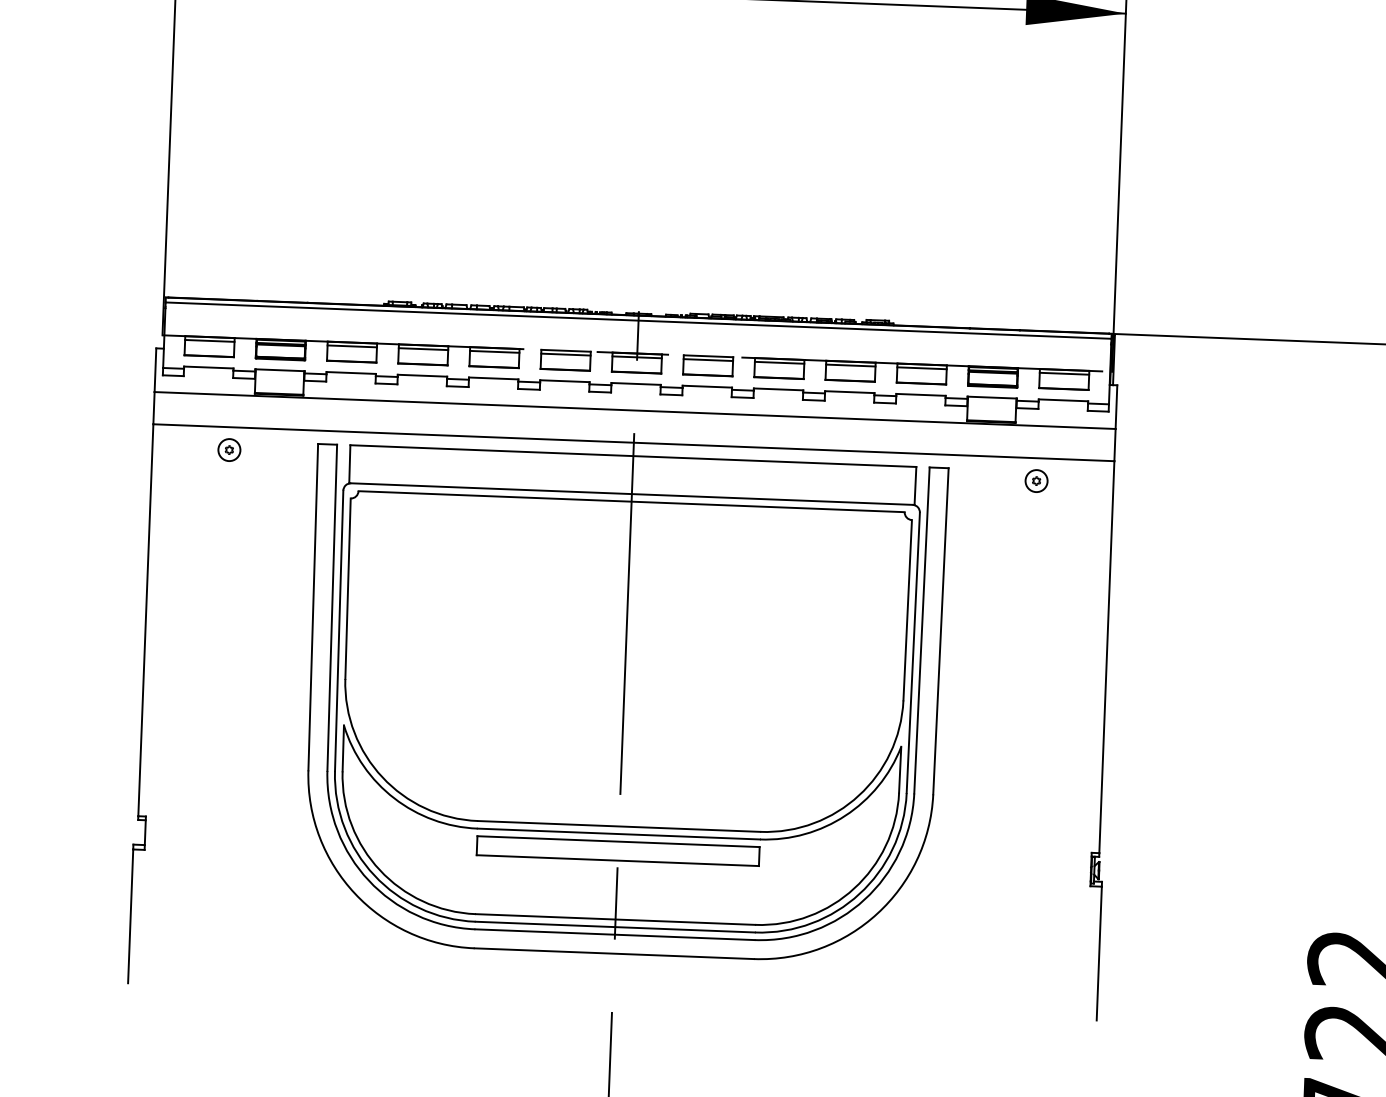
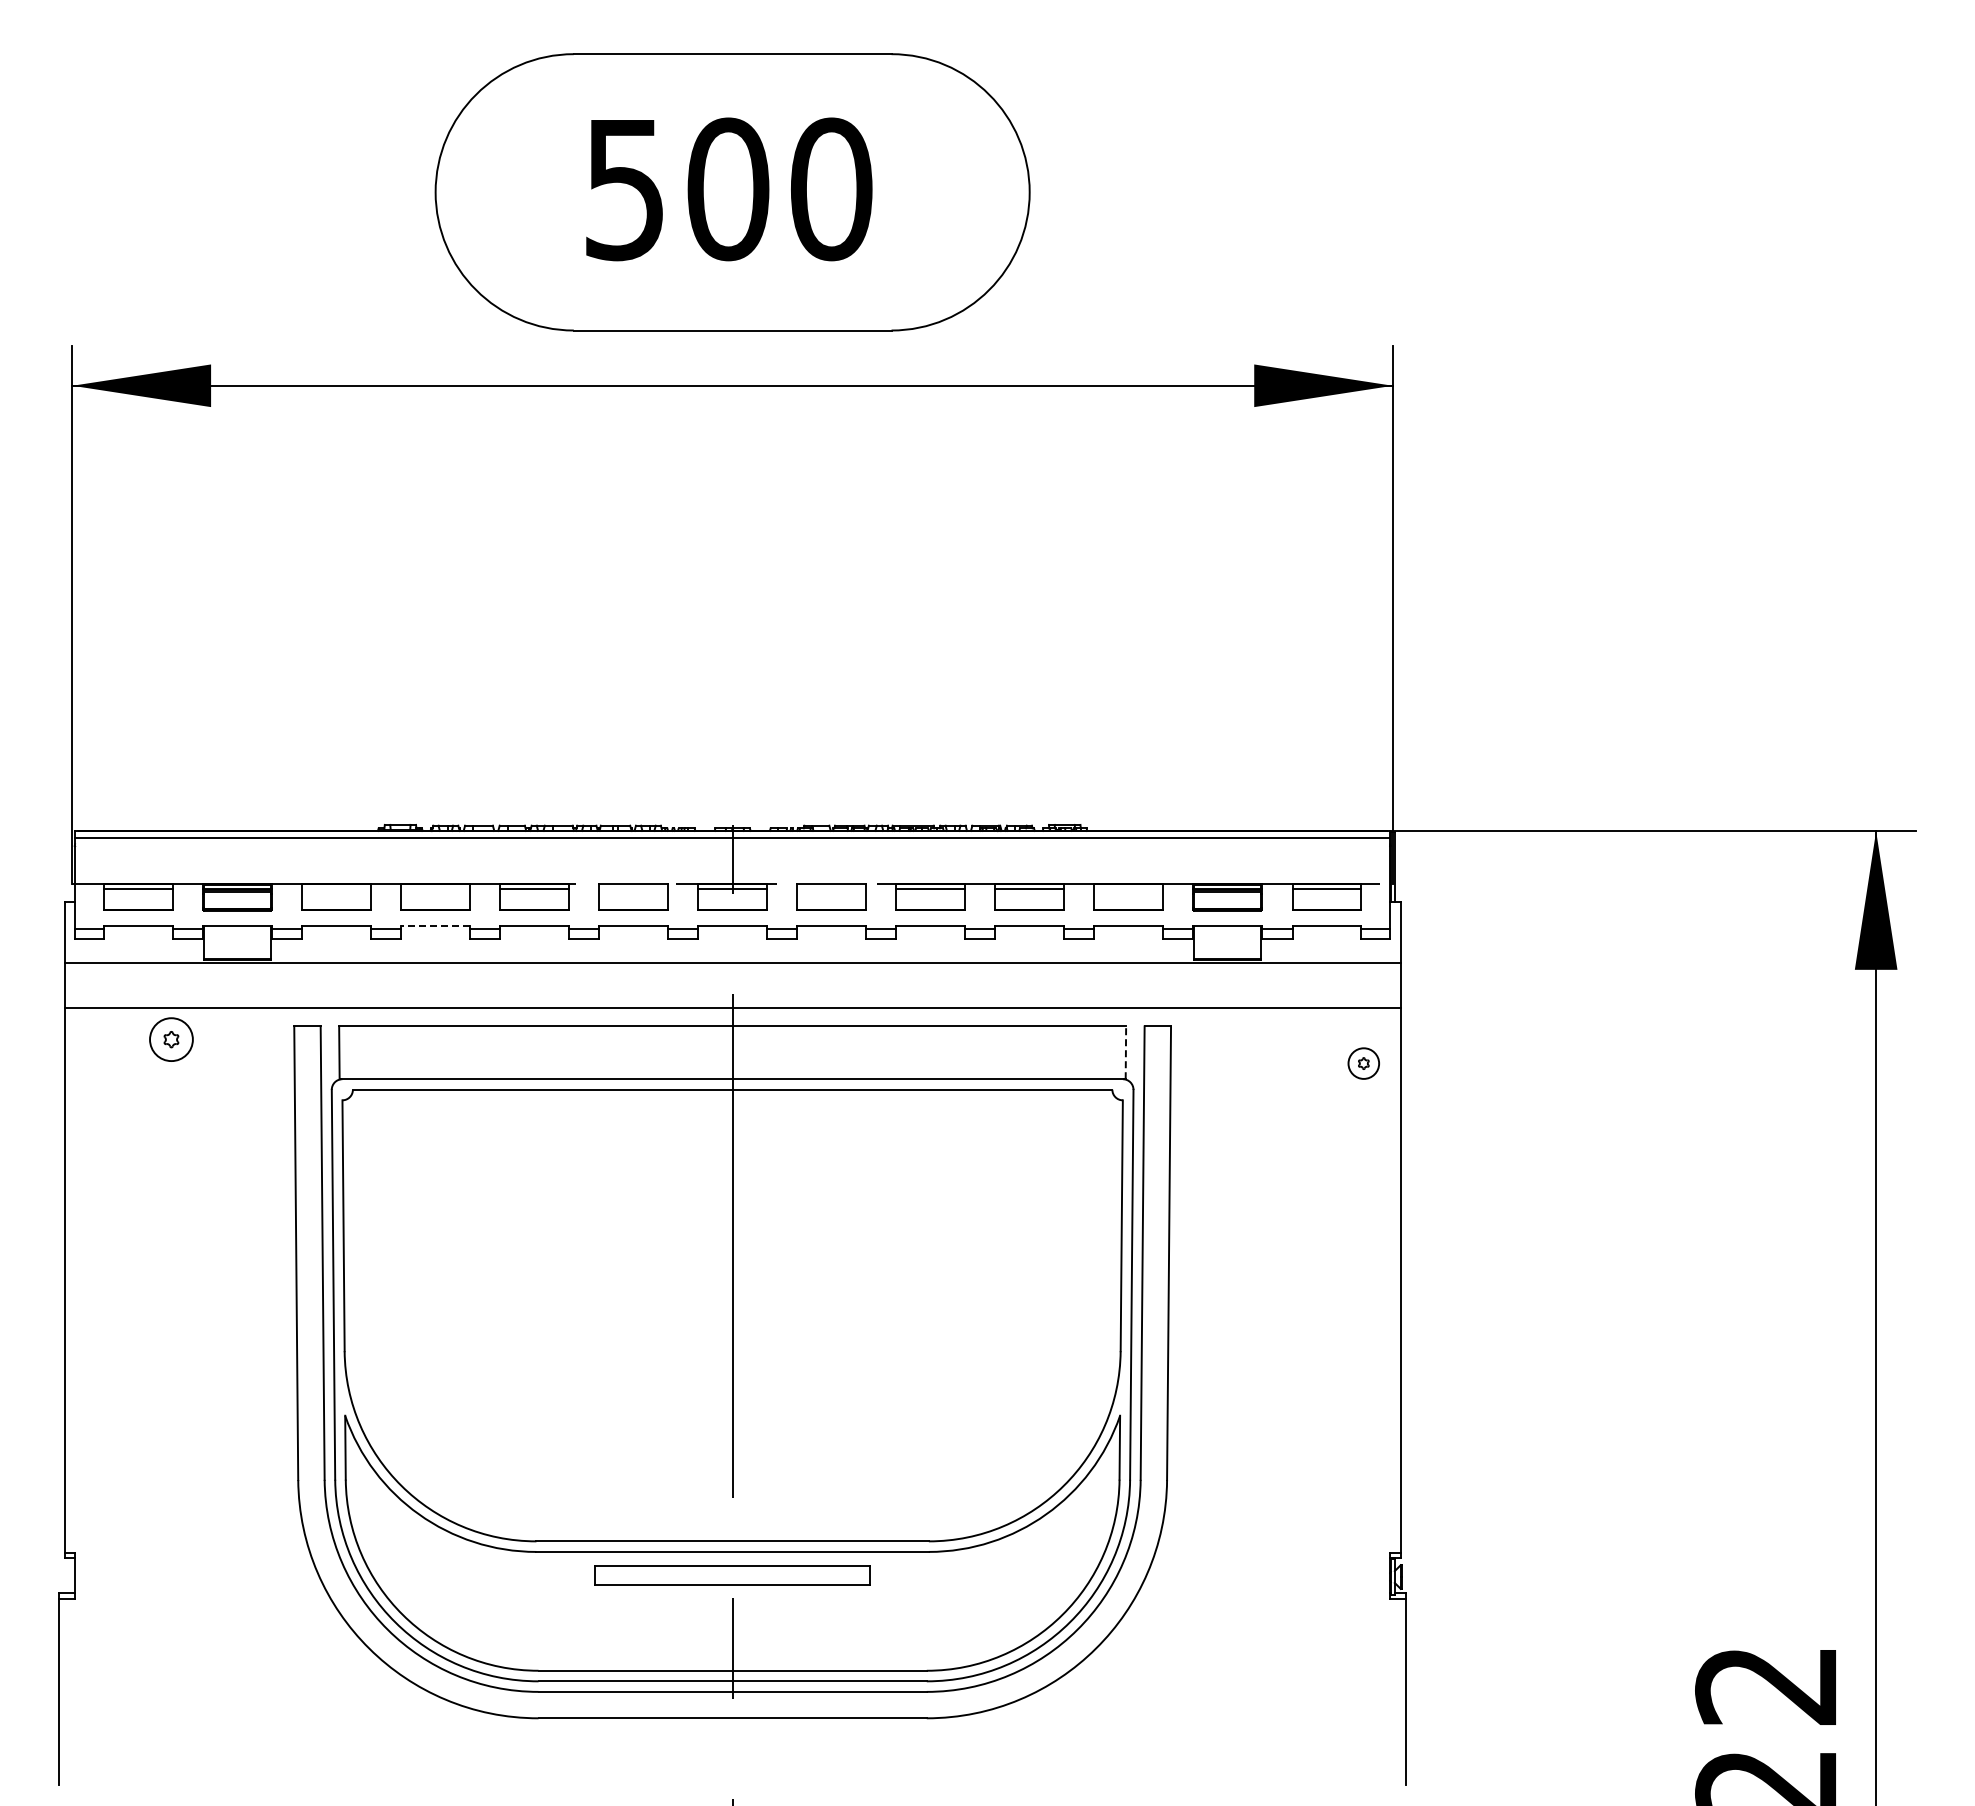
line: (352, 346) -> (336, 889), removed
line: (423, 349) -> (435, 889), removed
line: (565, 354) -> (633, 889), removed
line: (708, 360) -> (831, 889), removed
line: (921, 368) -> (1128, 889), removed
line: (422, 376) -> (435, 926), solid -> dashed
part: (229, 450) -> (171, 1039), size x1.4
part: (1036, 481) -> (1363, 1063), moved
line: (915, 485) -> (1125, 1052), solid -> dashed
part: (618, 850) -> (732, 1575), size x0.7

